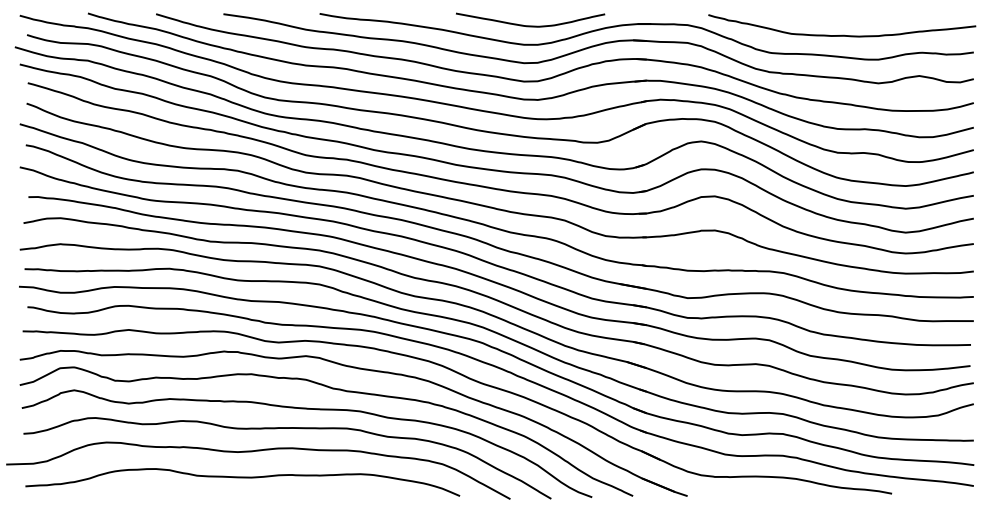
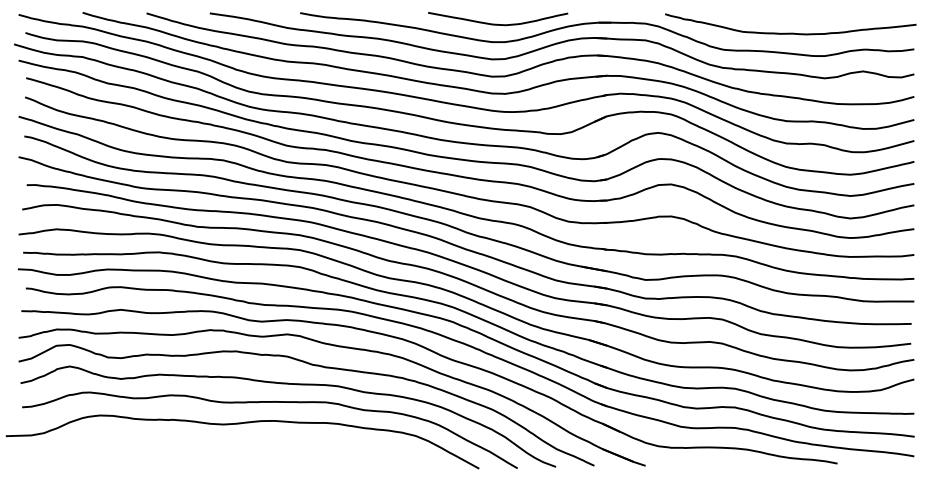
curve: (243, 478) -> (228, 449), removed

